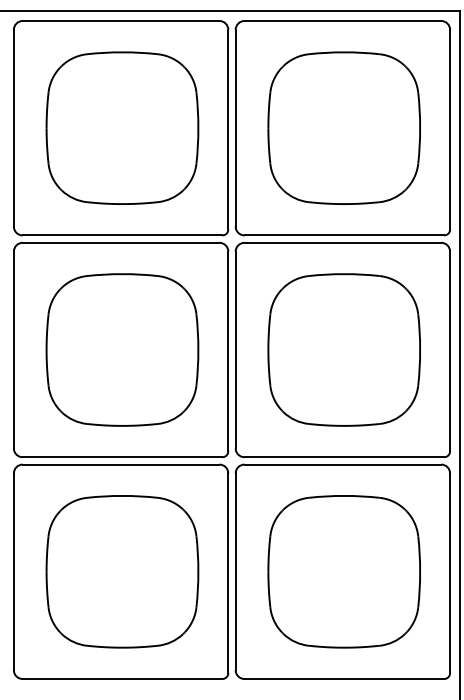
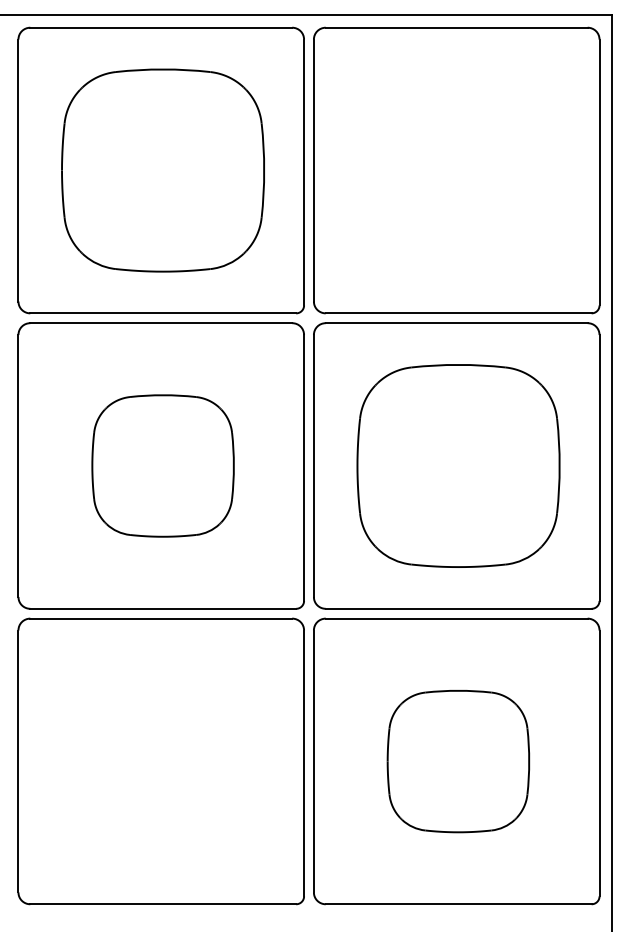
part: (343, 127) -> (457, 169), removed
part: (122, 349) -> (163, 465), size x0.7
part: (122, 571) -> (163, 761), removed
part: (343, 571) -> (457, 761), size x0.7

